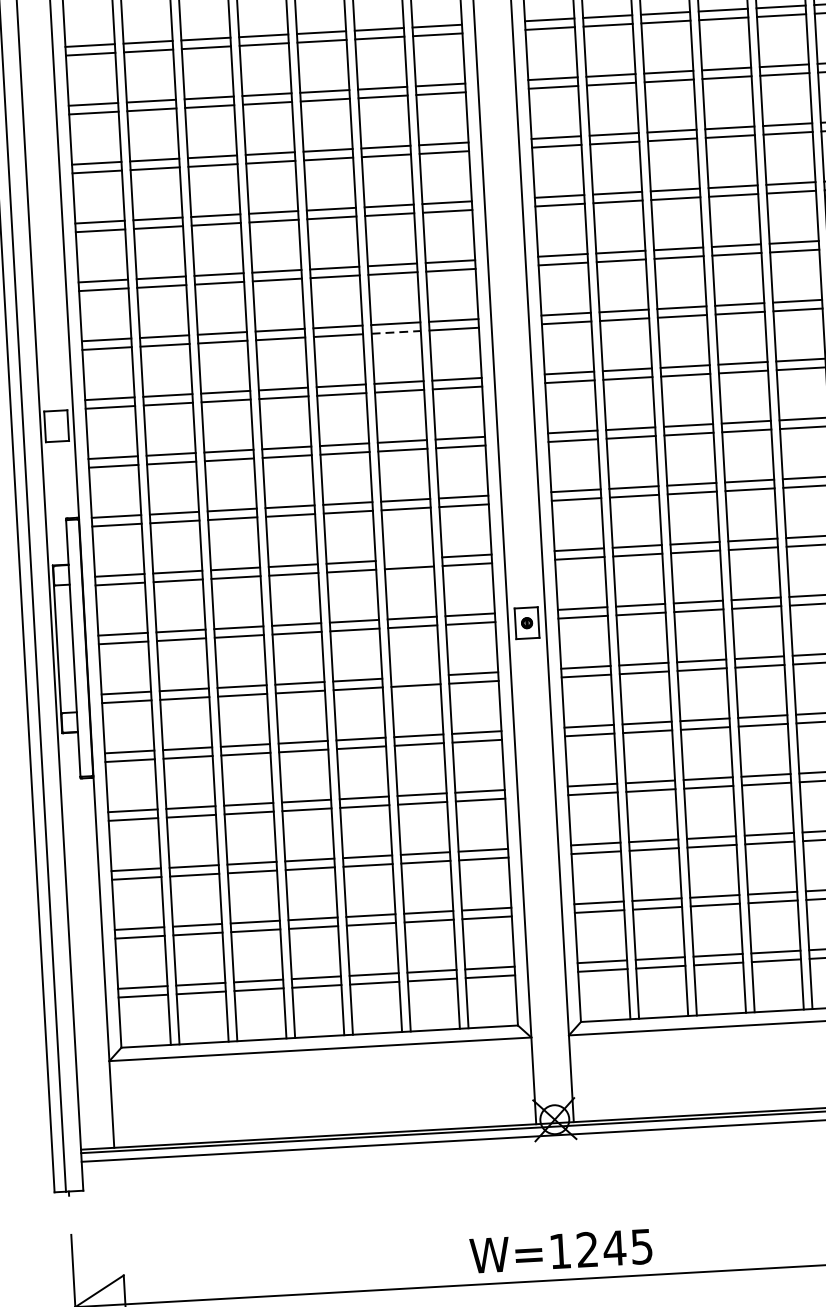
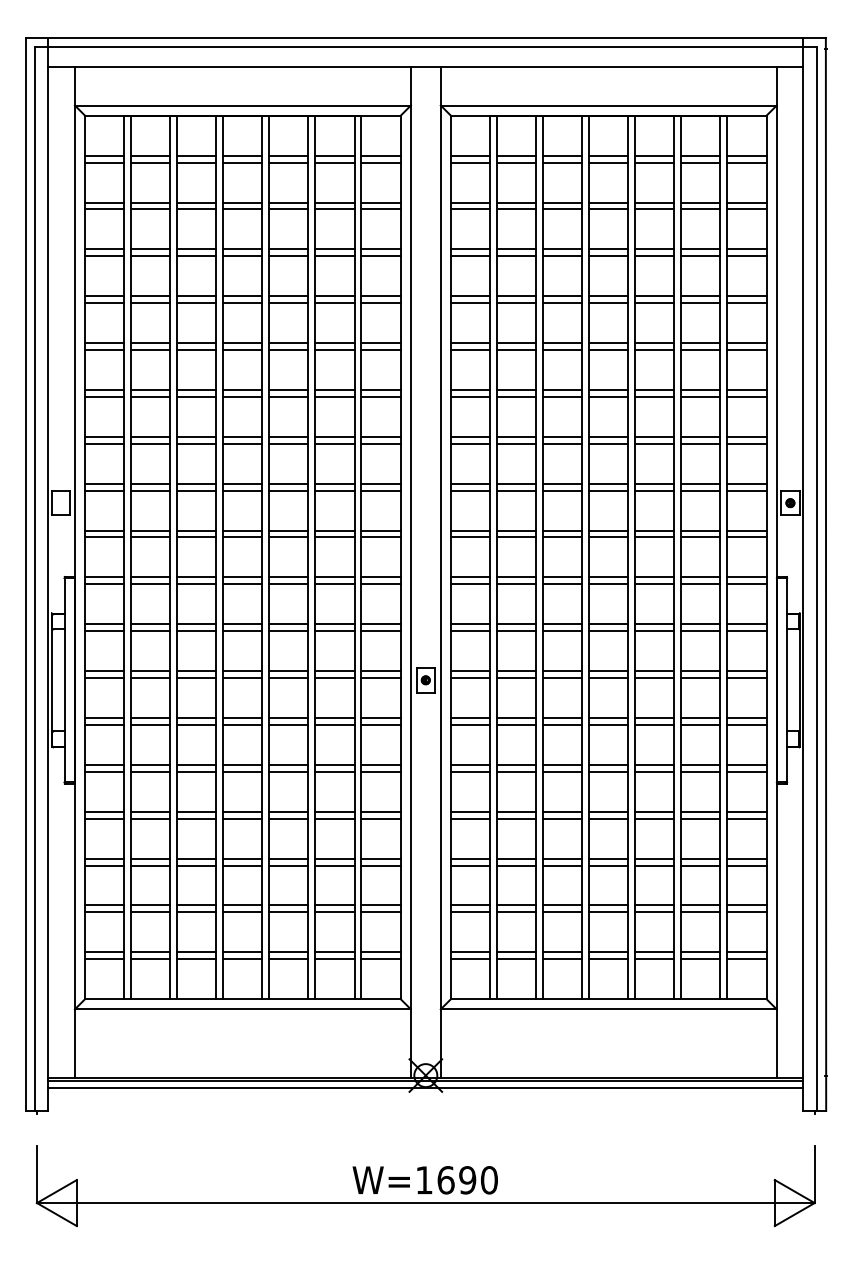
line: (395, 332) -> (334, 443), dashed -> solid
line: (408, 559) -> (334, 624), added
line: (415, 677) -> (334, 718), added
text: (614, 1248) -> (467, 1180), W=1245 -> W=1690

